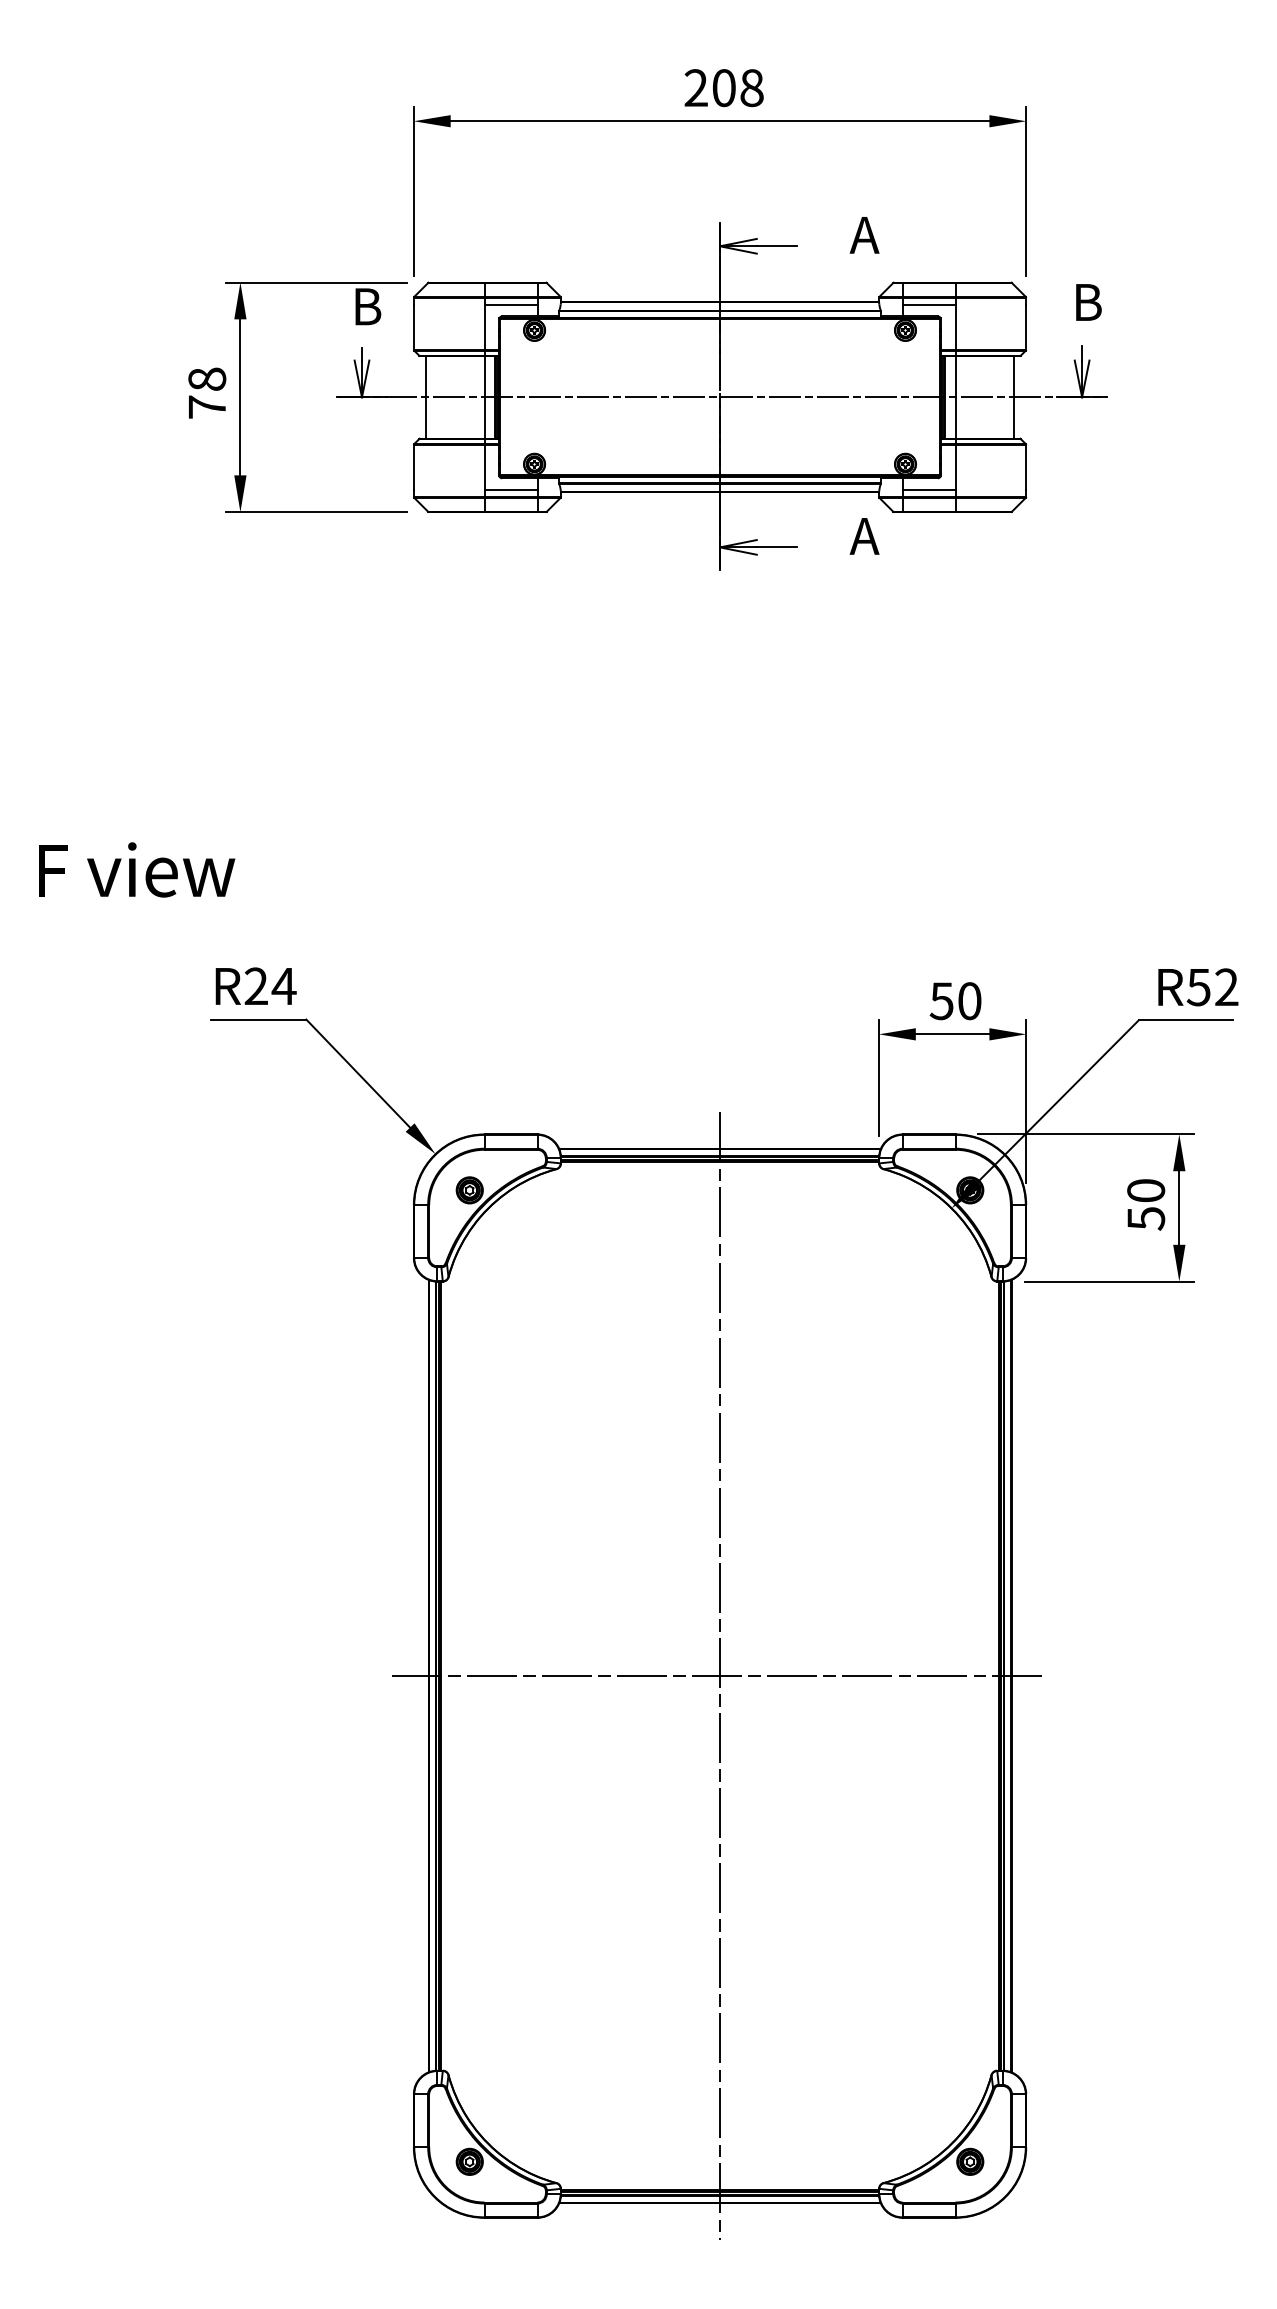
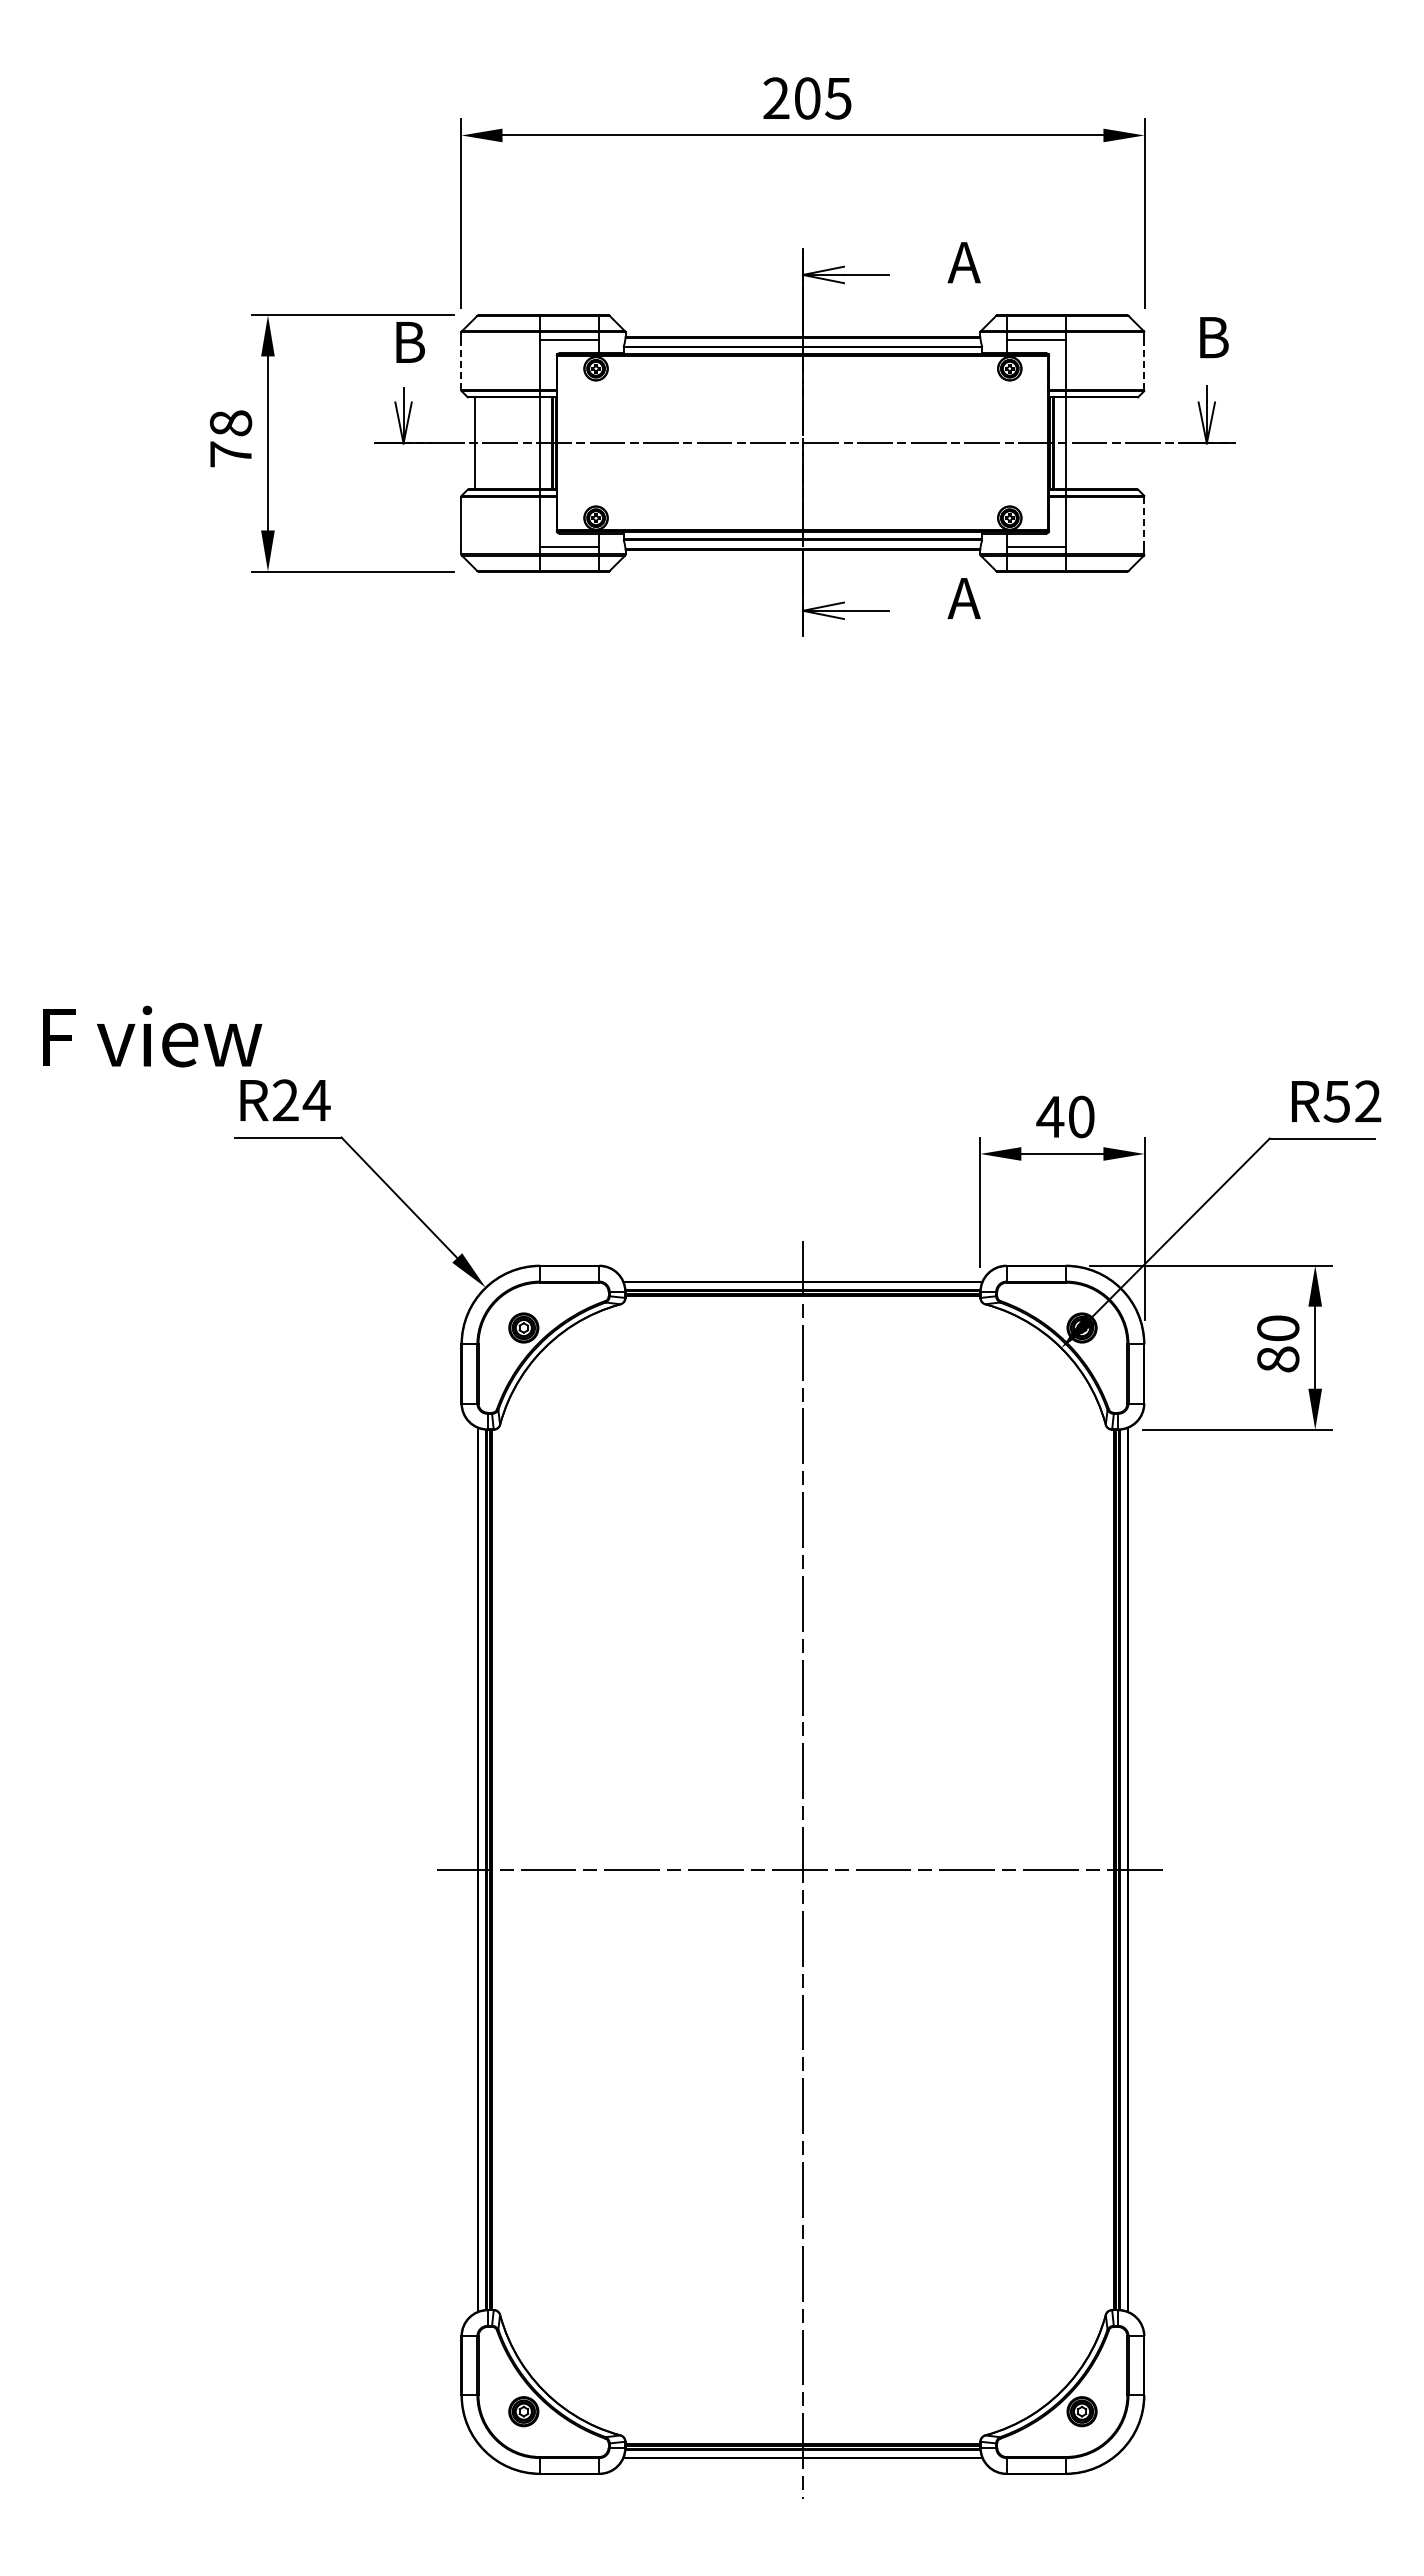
text: (751, 88) -> (838, 98), 208 -> 205
line: (413, 326) -> (461, 364), solid -> dashed
line: (1026, 326) -> (1144, 364), solid -> dashed
line: (1014, 397) -> (1131, 443), removed
line: (1026, 468) -> (1144, 522), solid -> dashed
text: (136, 869) -> (152, 1036), moved
text: (941, 1001) -> (1050, 1117), 50 -> 40
text: (1146, 1218) -> (1278, 1359), 50 -> 80

